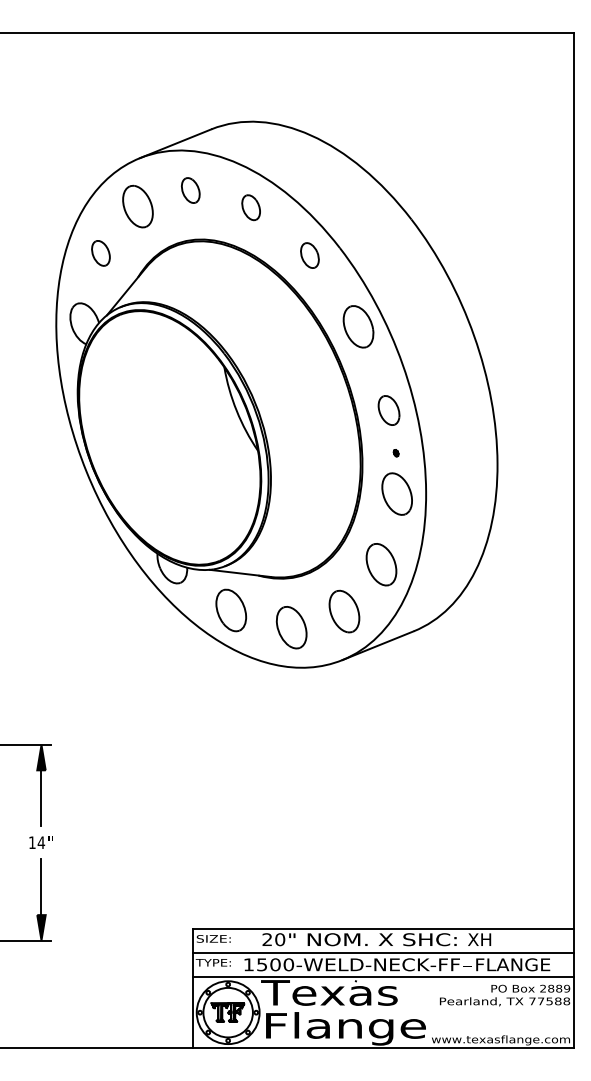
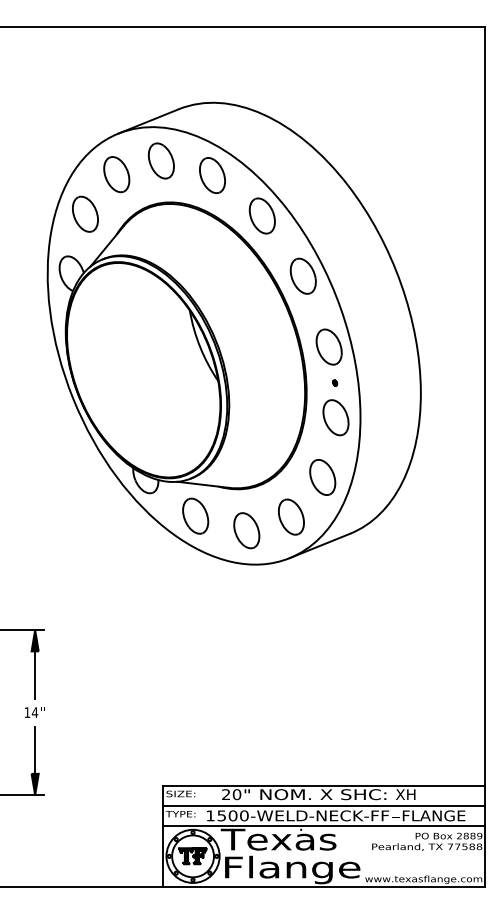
part: (190, 189) -> (161, 160), size x1.67
part: (251, 207) -> (212, 175), size x1.67
part: (101, 252) -> (85, 213), size x1.67
part: (309, 254) -> (261, 215), size x1.67
part: (388, 409) -> (328, 346), size x1.43

